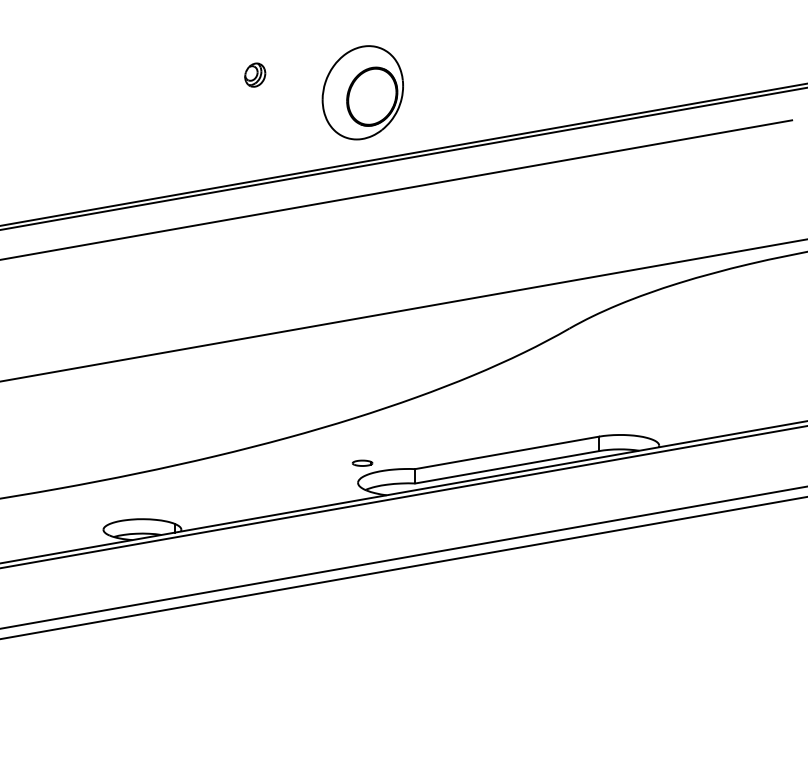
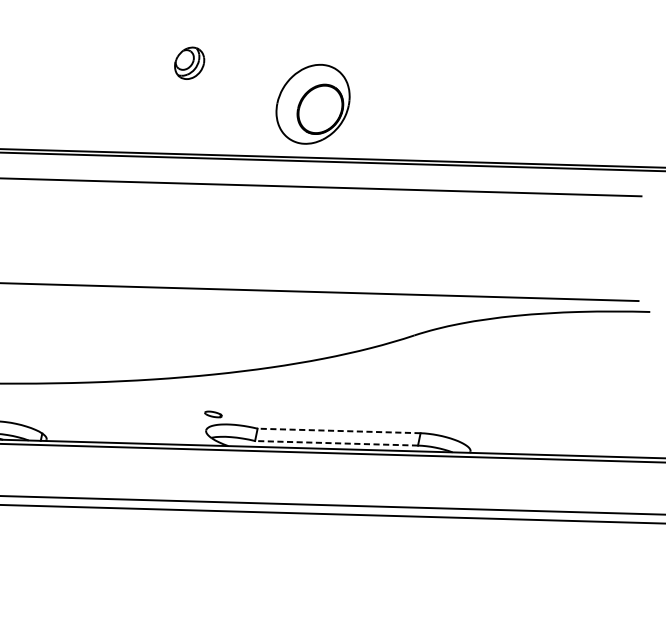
part: (255, 74) -> (190, 62), size x1.6
part: (362, 92) -> (312, 104), moved
line: (506, 452) -> (338, 430), solid -> dashed
line: (506, 467) -> (335, 443), solid -> dashed

